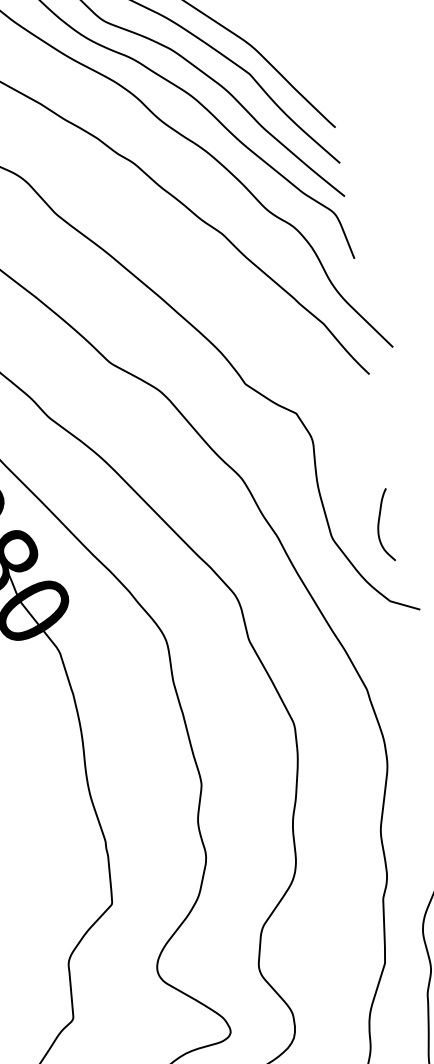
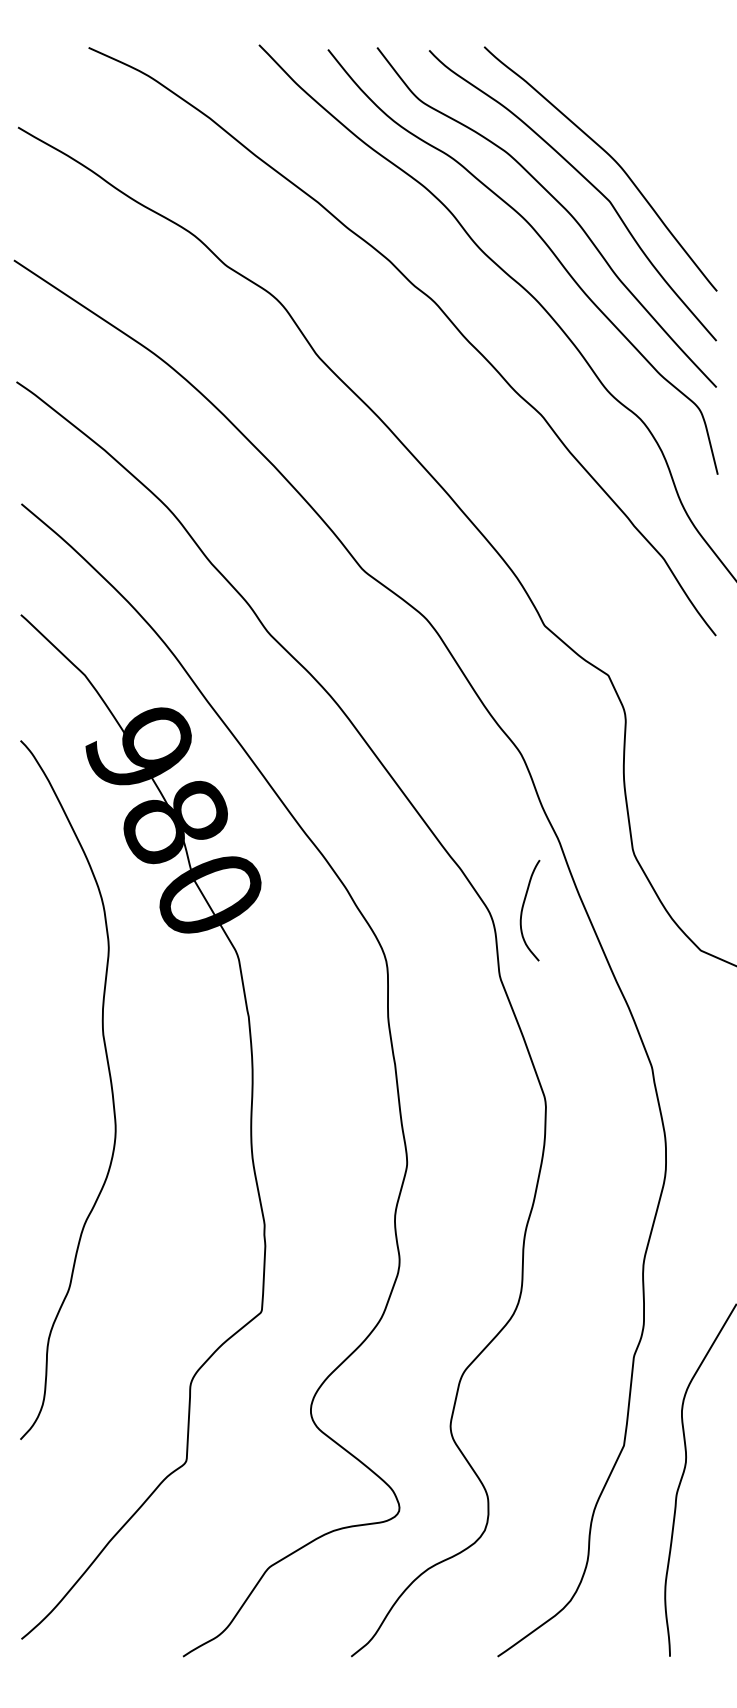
curve: (379, 525) -> (523, 909), moved

